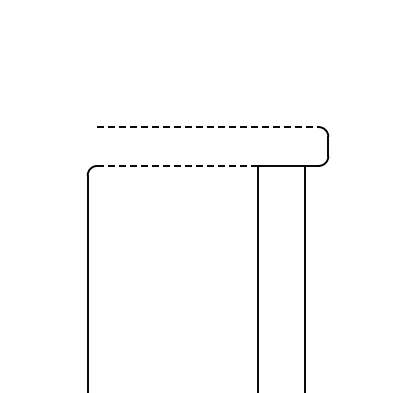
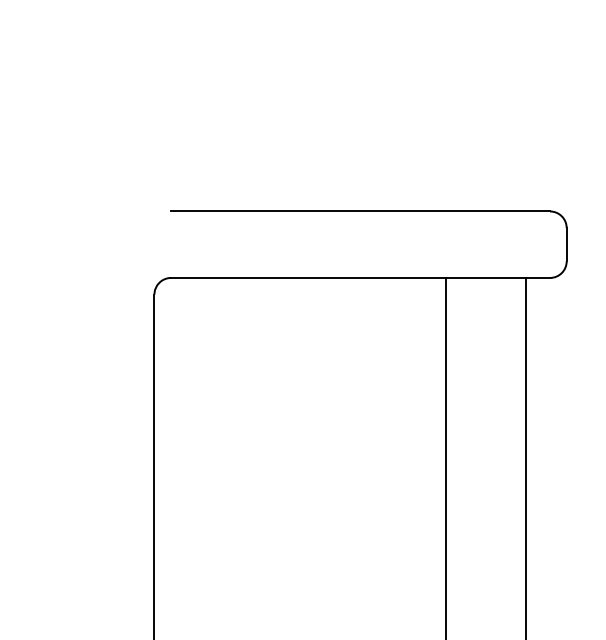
line: (207, 127) -> (359, 212), dashed -> solid
line: (177, 165) -> (308, 277), dashed -> solid

